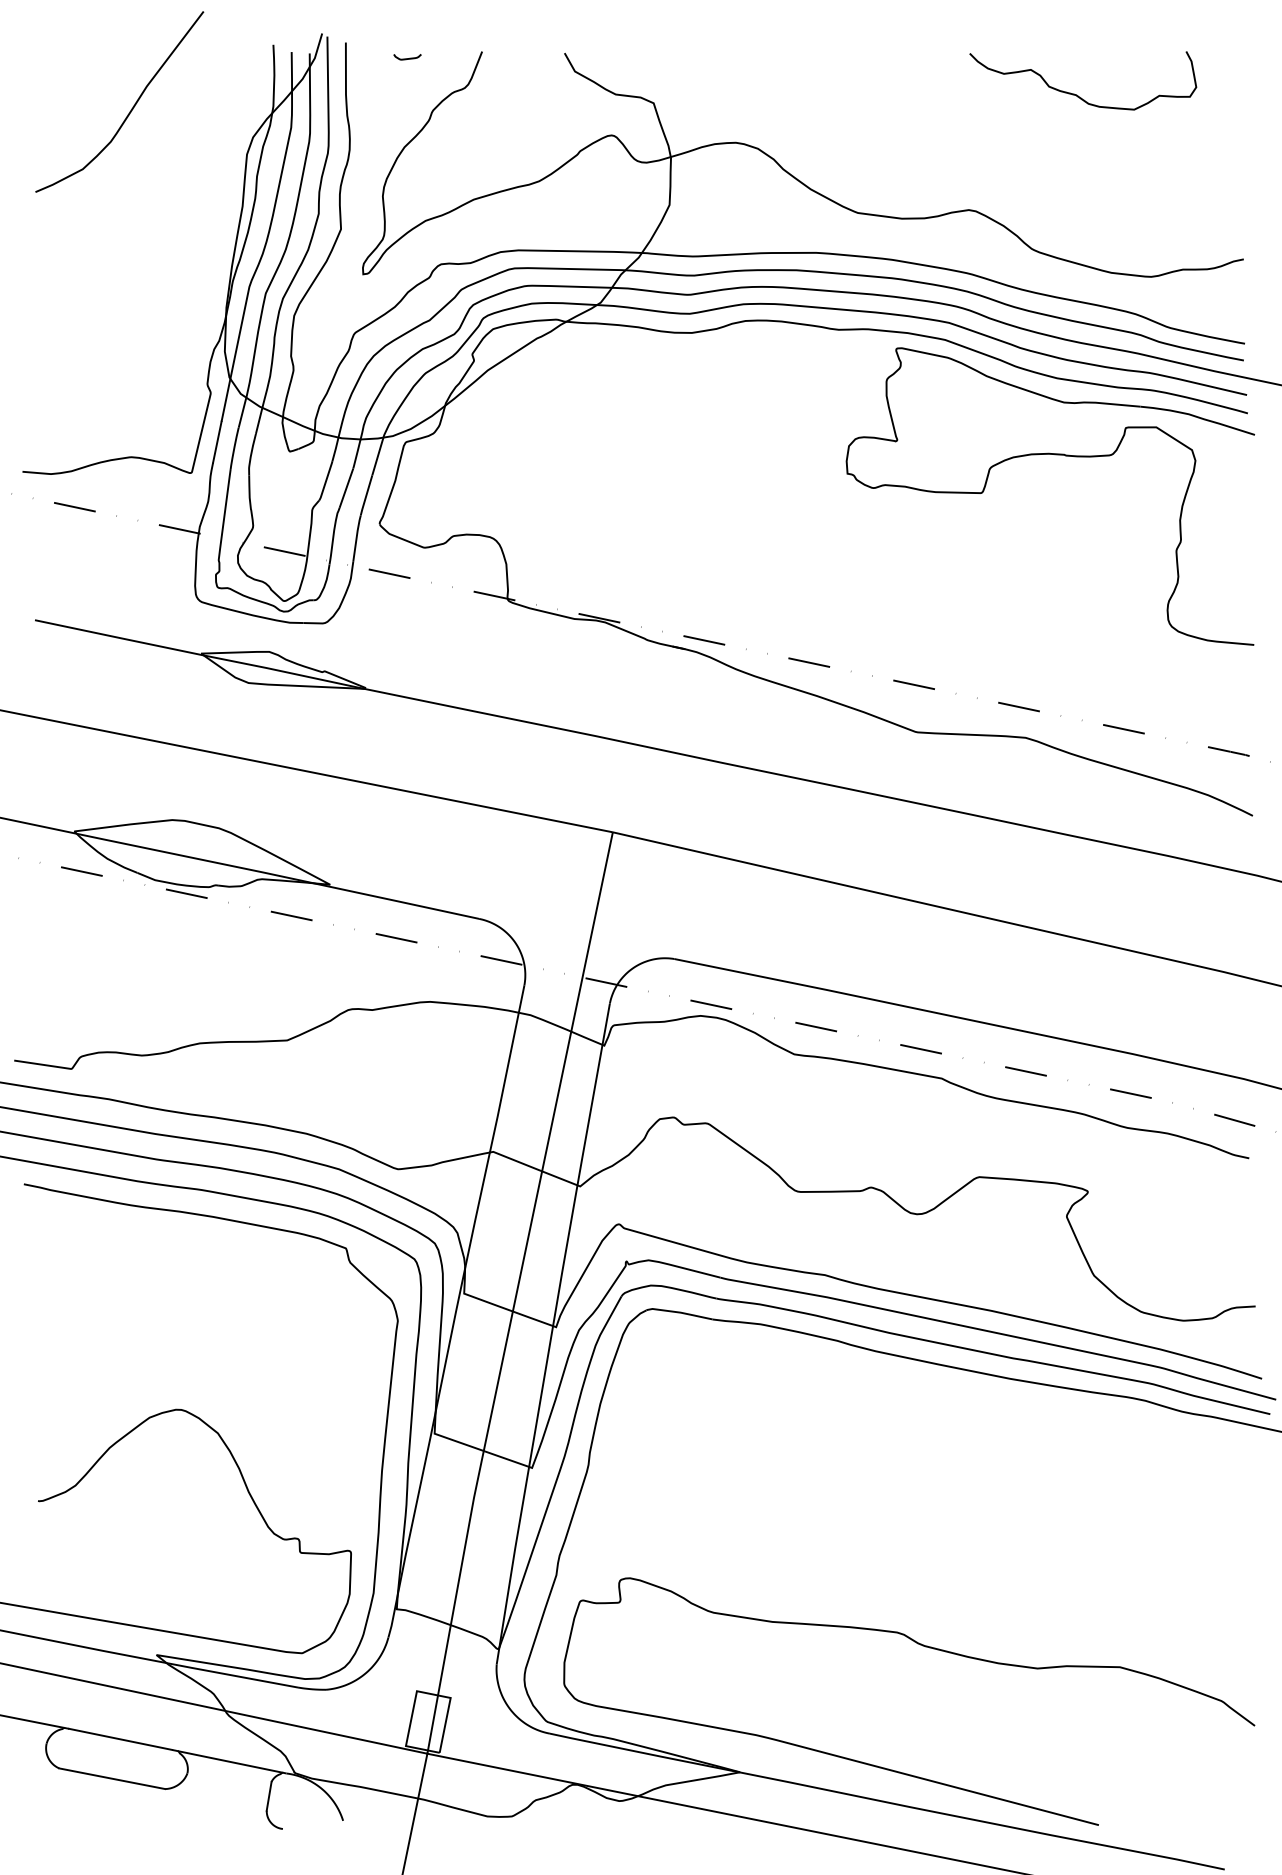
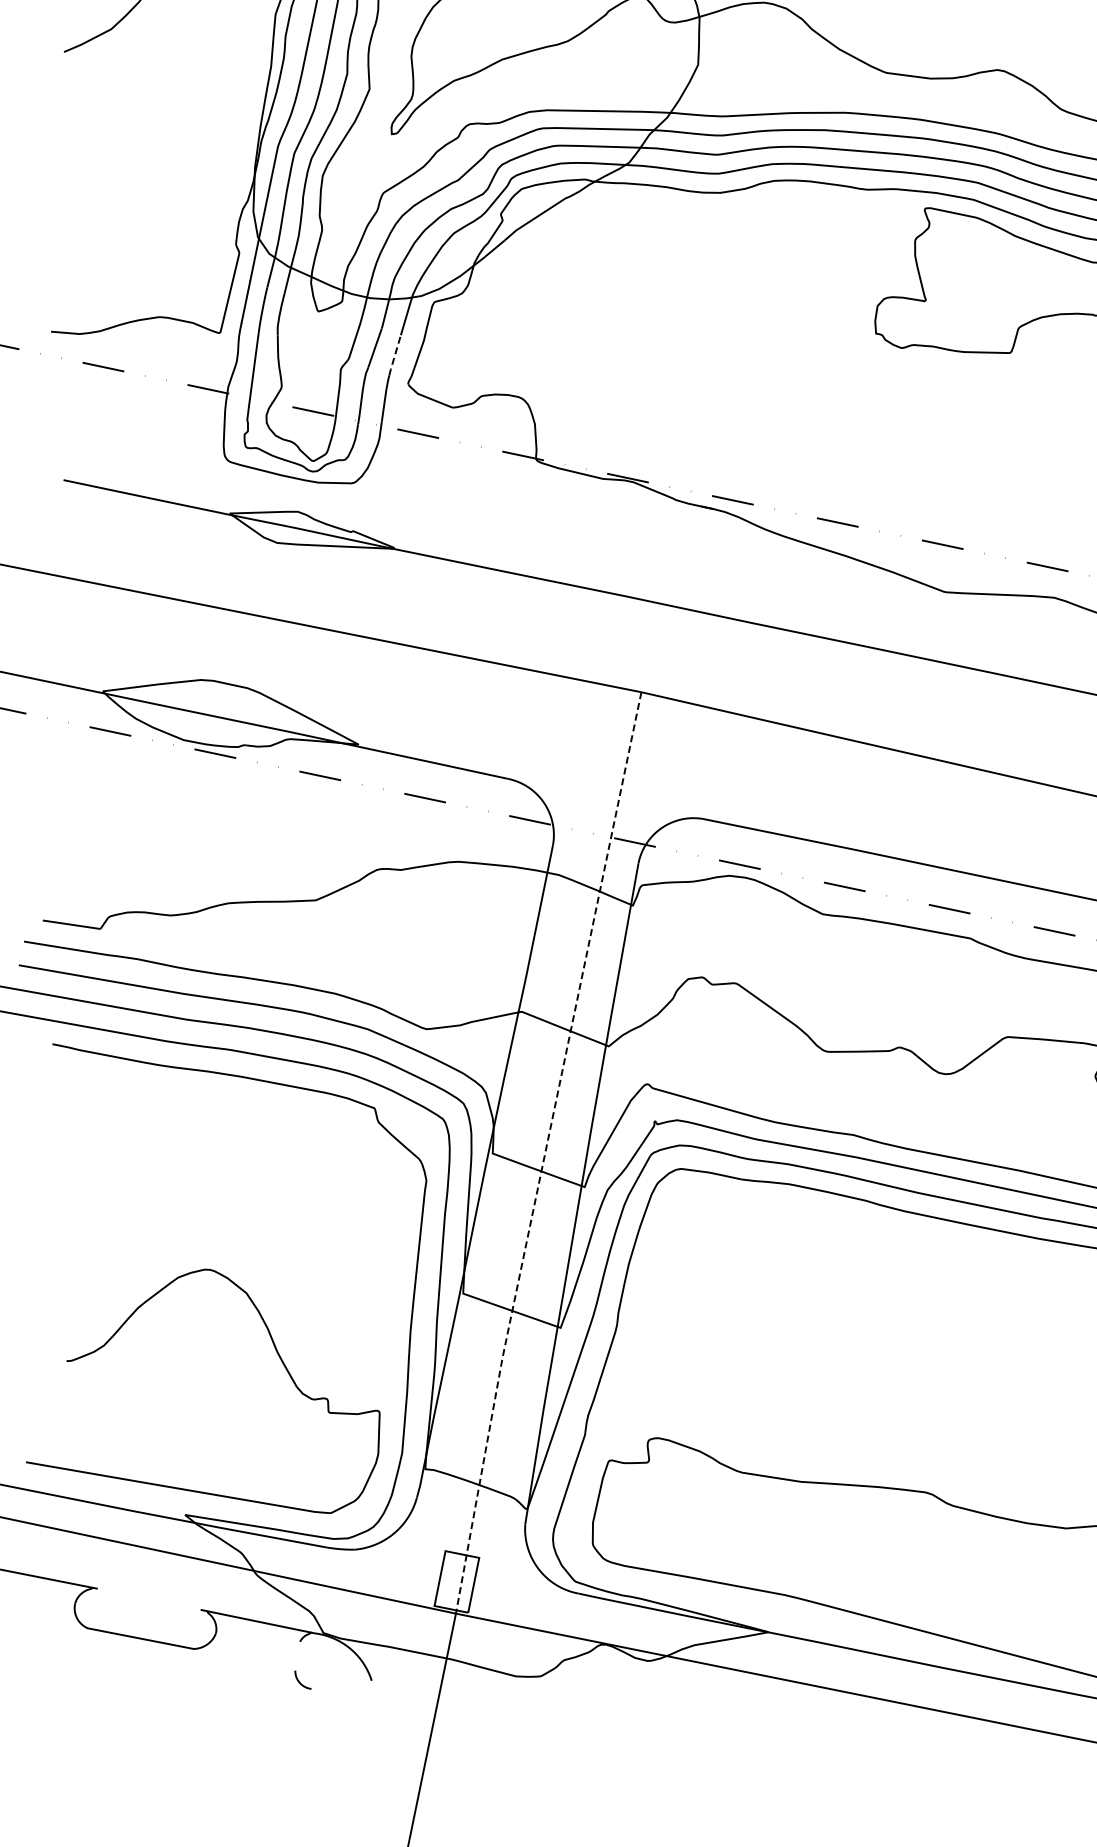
line: (366, 495) -> (395, 355), solid -> dashed
line: (516, 1293) -> (545, 1153), solid -> dashed
line: (120, 1738) -> (149, 1598), removed
line: (268, 1795) -> (297, 1655), removed

